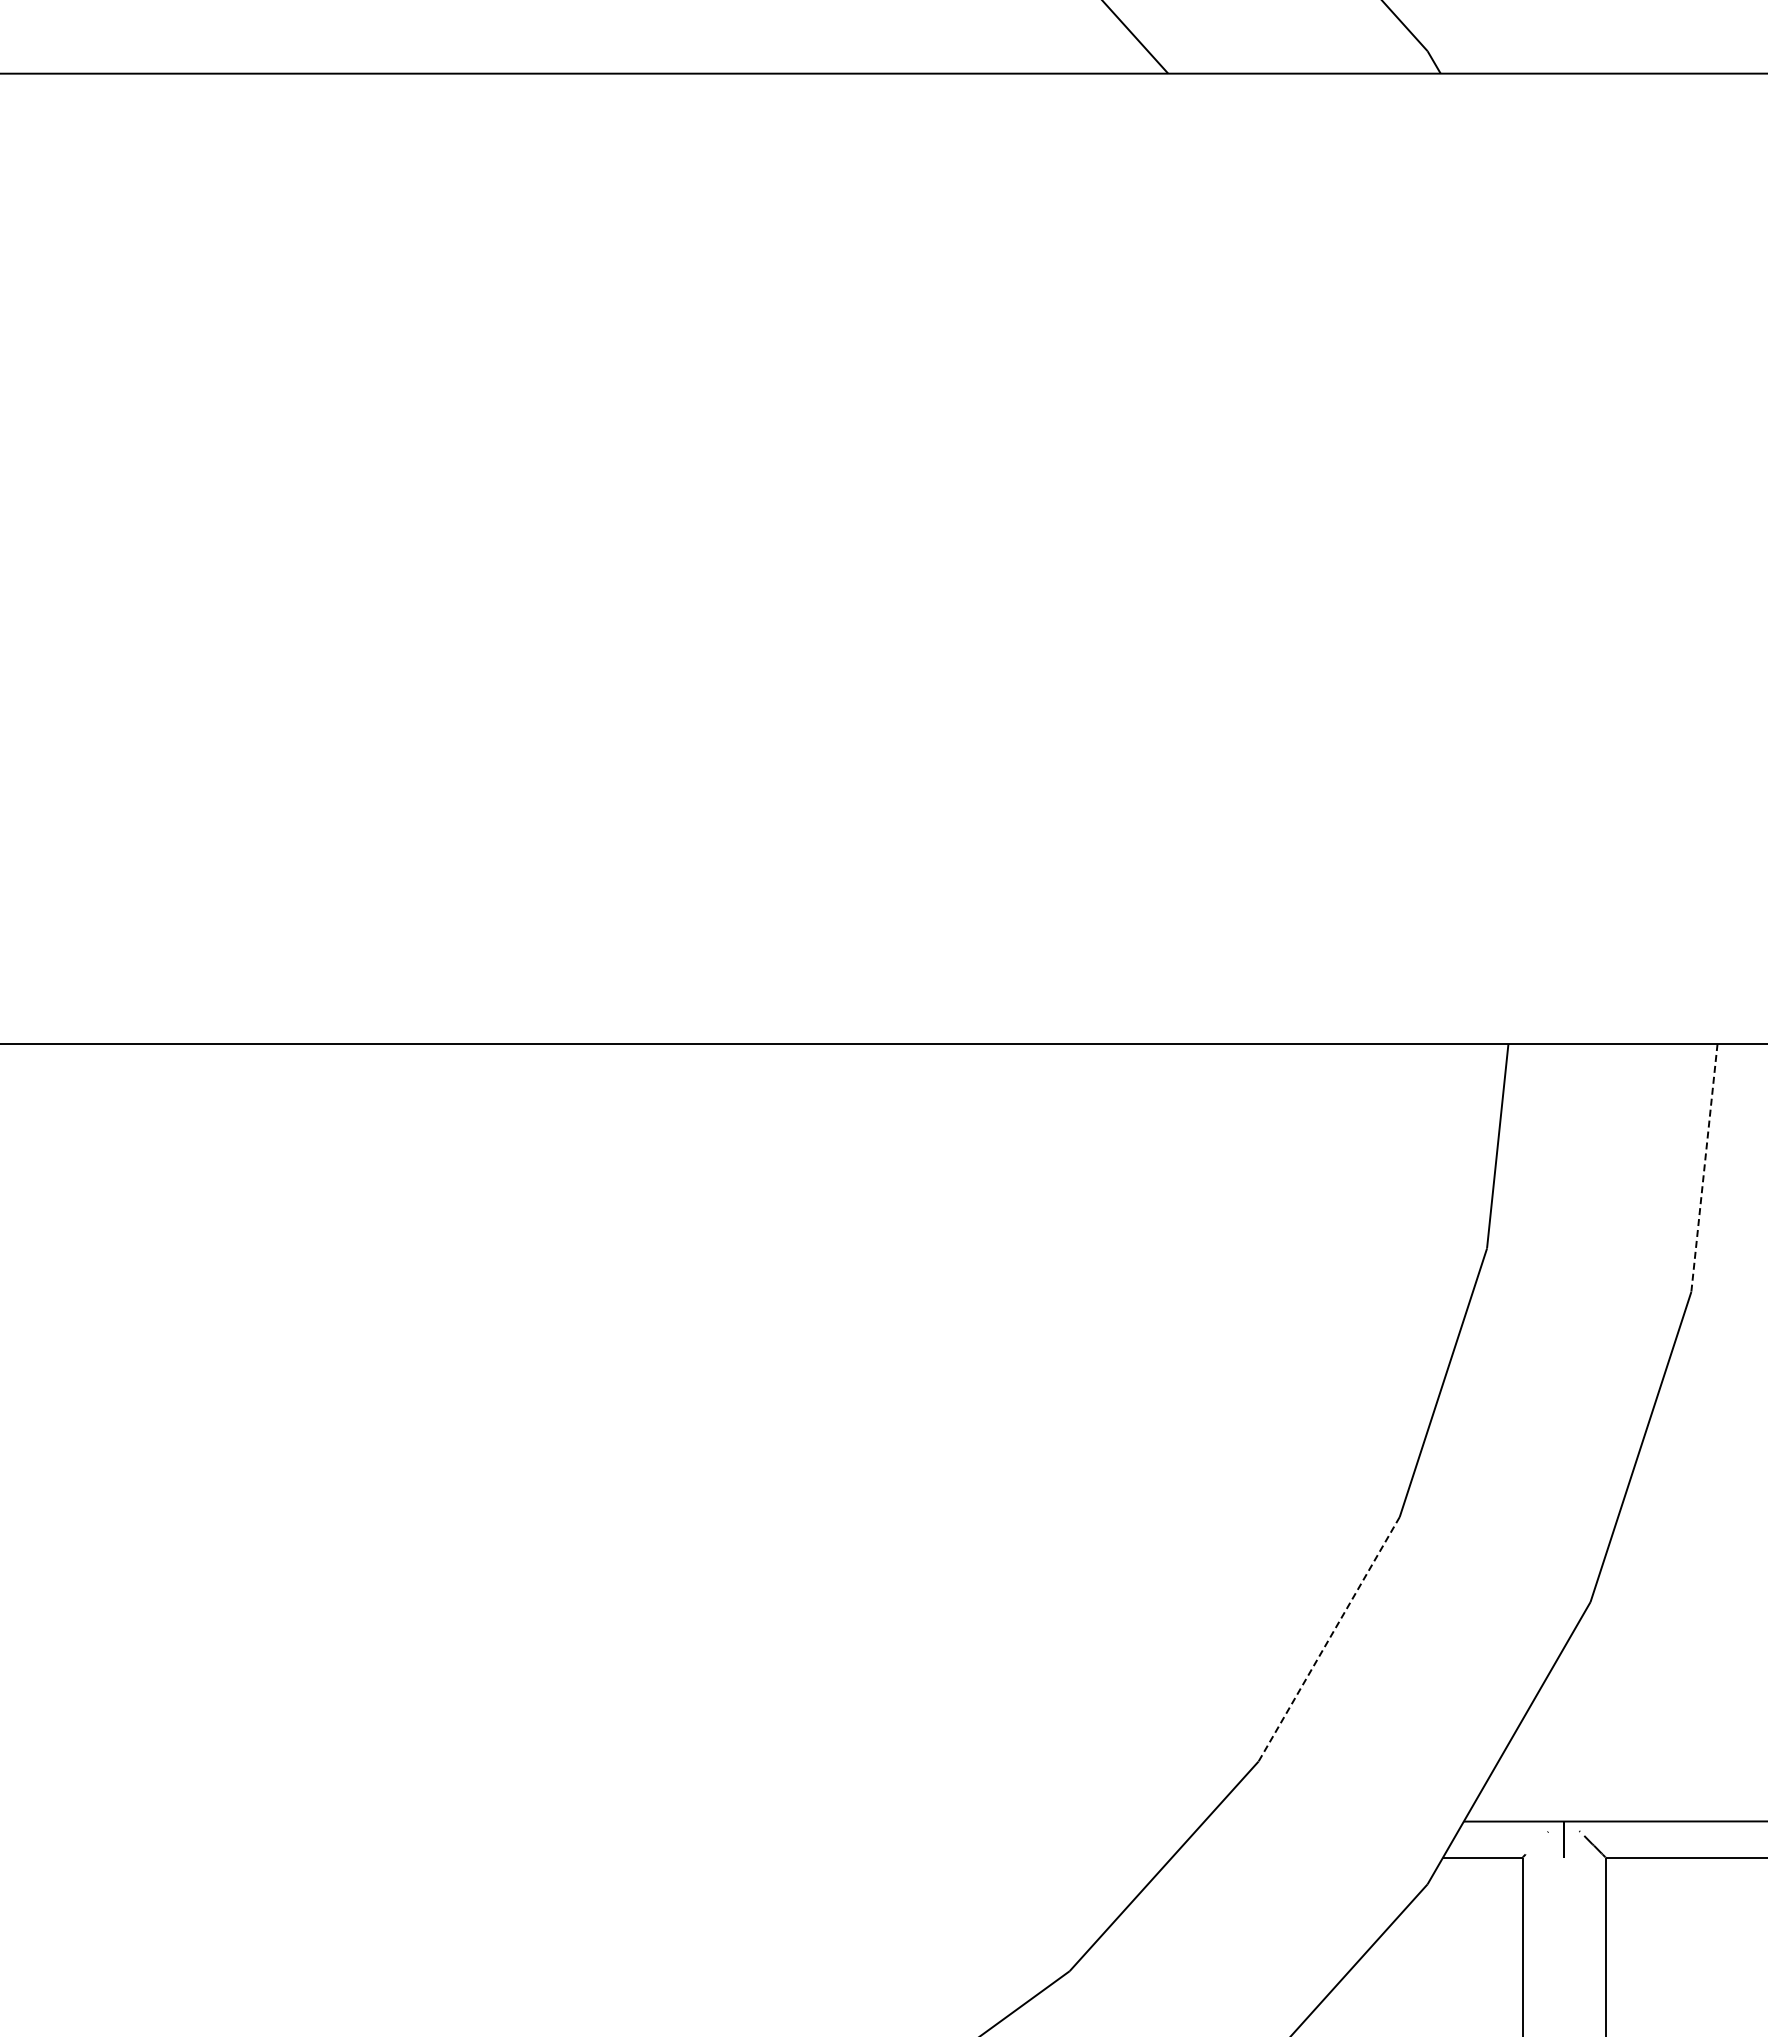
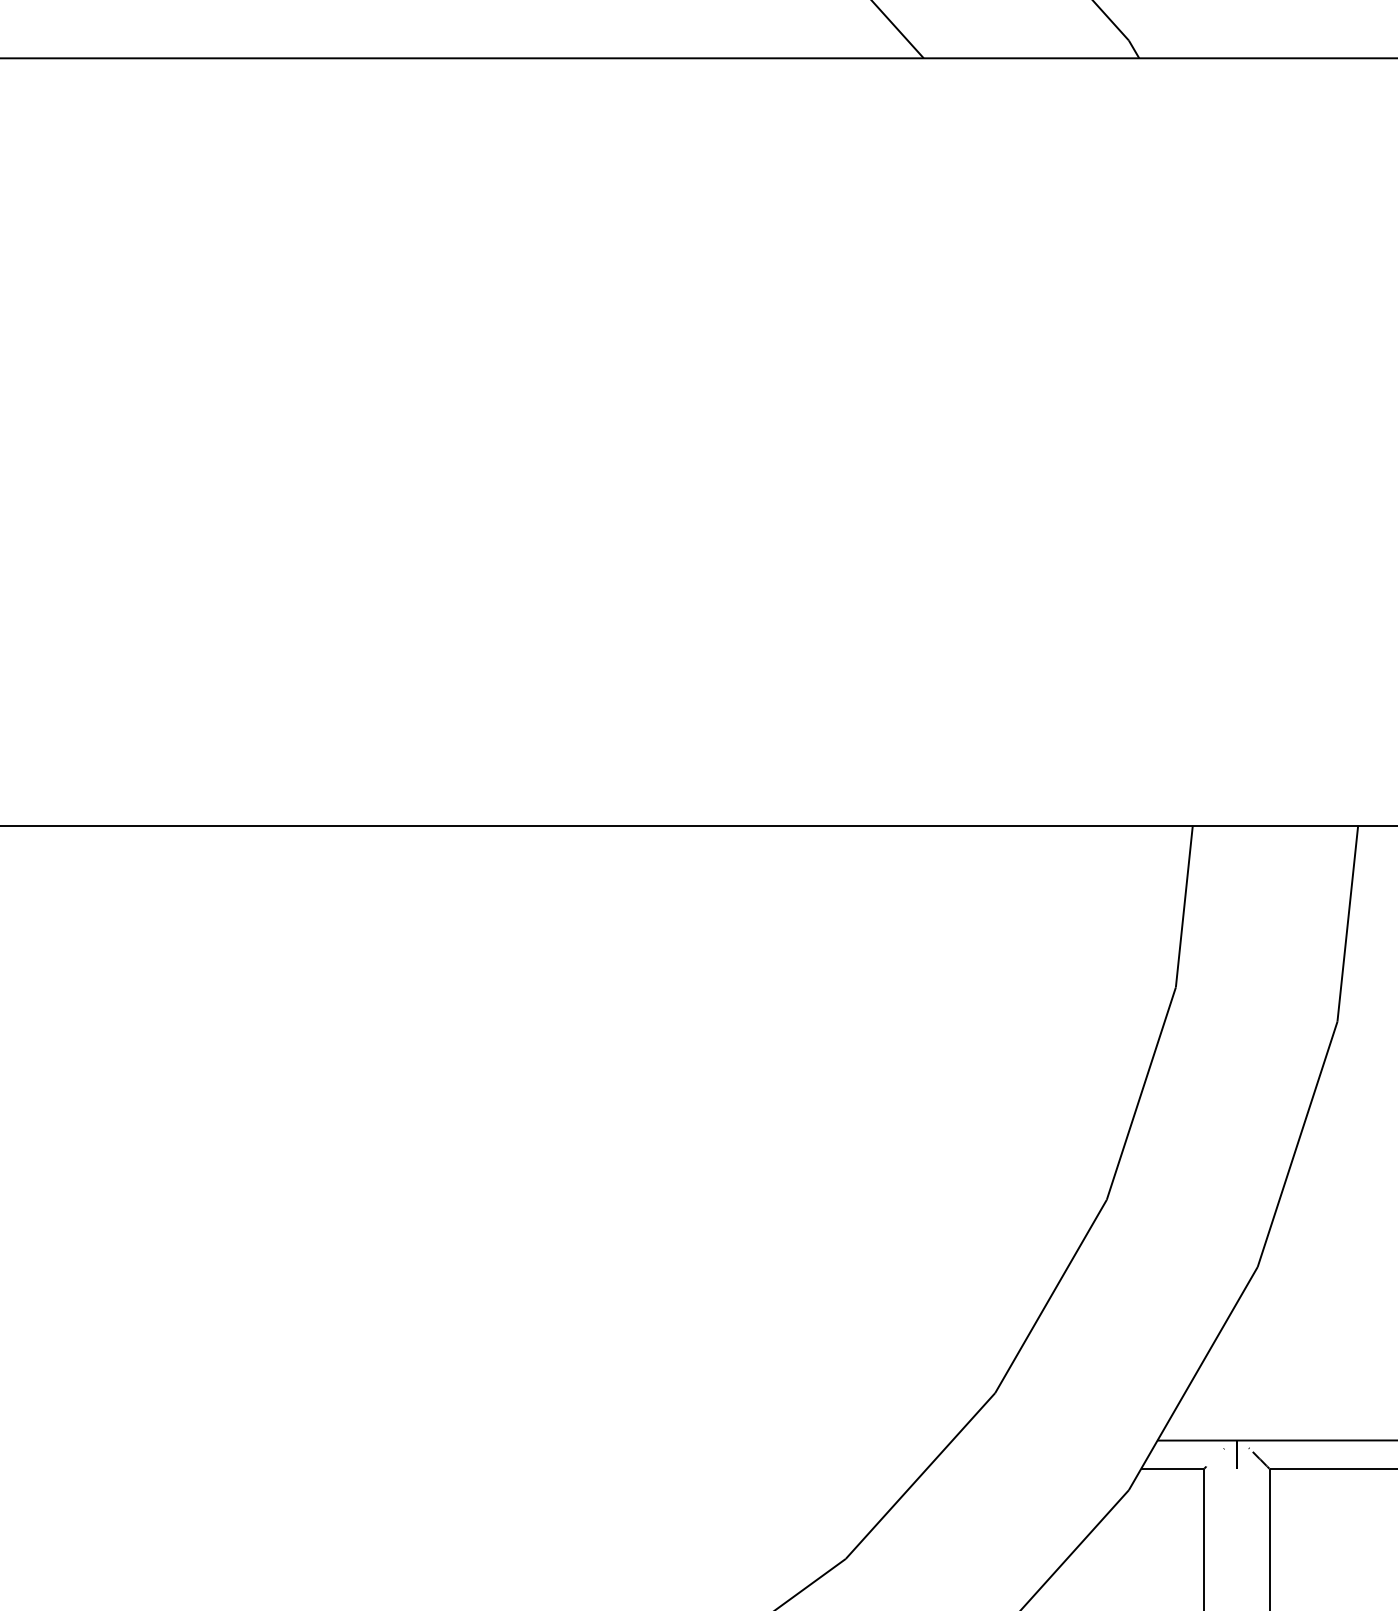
line: (1704, 1168) -> (1347, 924), dashed -> solid
line: (1328, 1639) -> (1050, 1296), dashed -> solid

